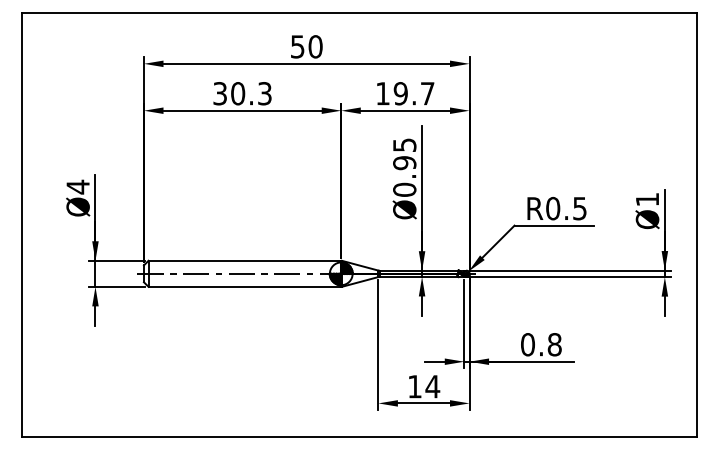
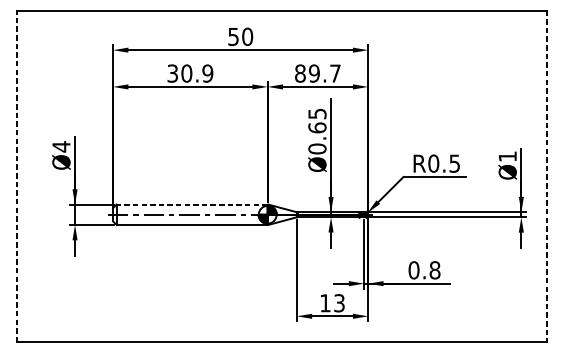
text: (264, 93) -> (207, 73), 30.3 -> 30.9
text: (382, 93) -> (300, 73), 19.7 -> 89.7
text: (404, 163) -> (317, 128), Ø0.95 -> Ø0.65
line: (21, 225) -> (17, 176), solid -> dashed
line: (697, 225) -> (546, 176), solid -> dashed
line: (244, 260) -> (191, 204), solid -> dashed
text: (432, 386) -> (339, 303), 14 -> 13

